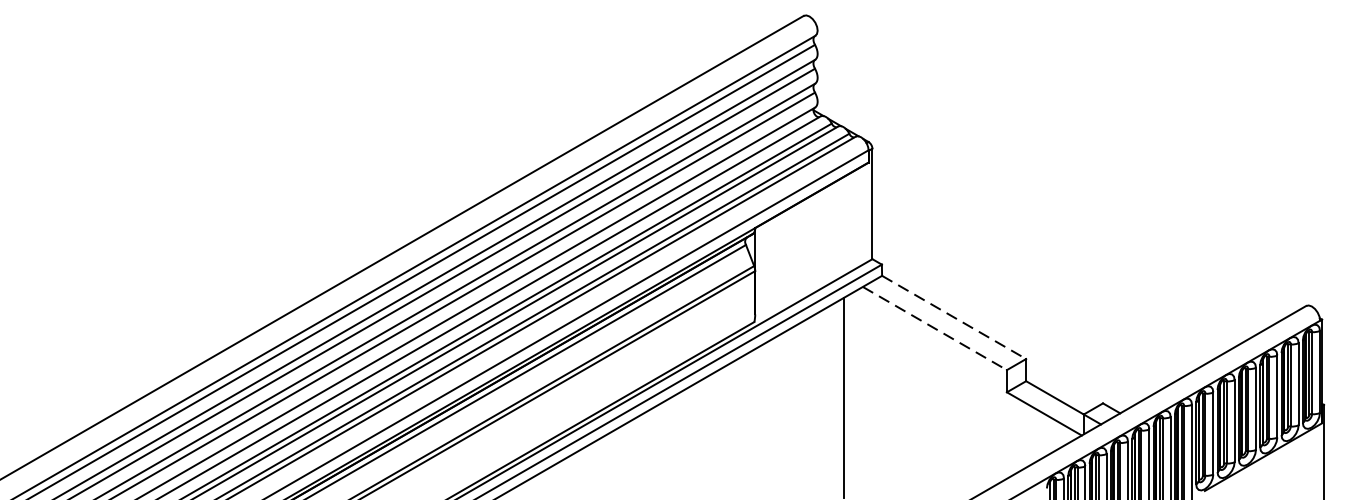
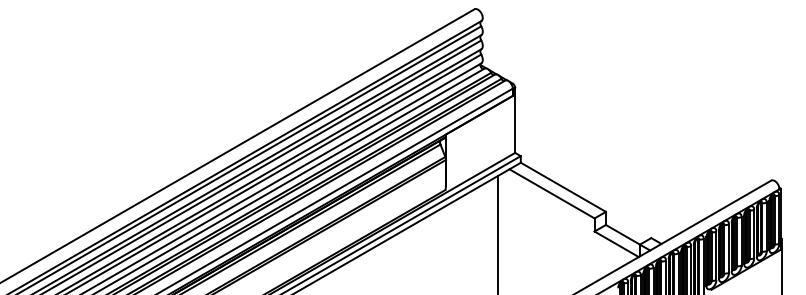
line: (954, 317) -> (563, 187), dashed -> solid
line: (935, 329) -> (552, 194), dashed -> solid

